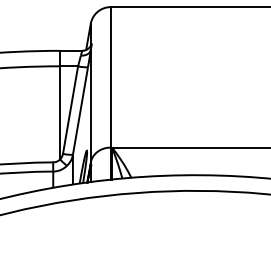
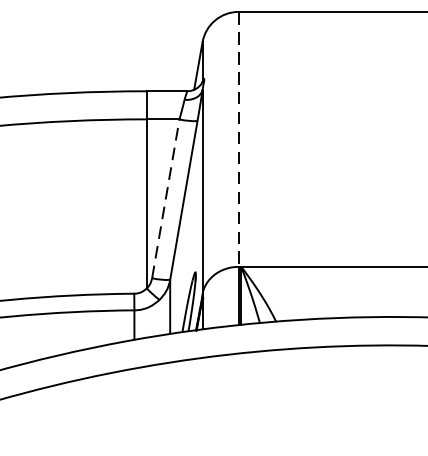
line: (110, 77) -> (238, 139), solid -> dashed
line: (70, 109) -> (165, 197), solid -> dashed

